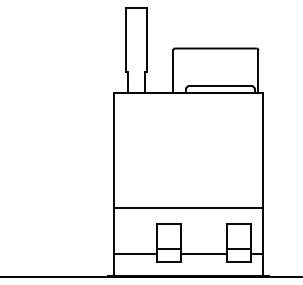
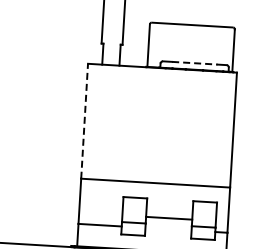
line: (220, 86) -> (194, 63), solid -> dashed
line: (113, 150) -> (84, 120), solid -> dashed
line: (203, 253) -> (168, 217), moved

